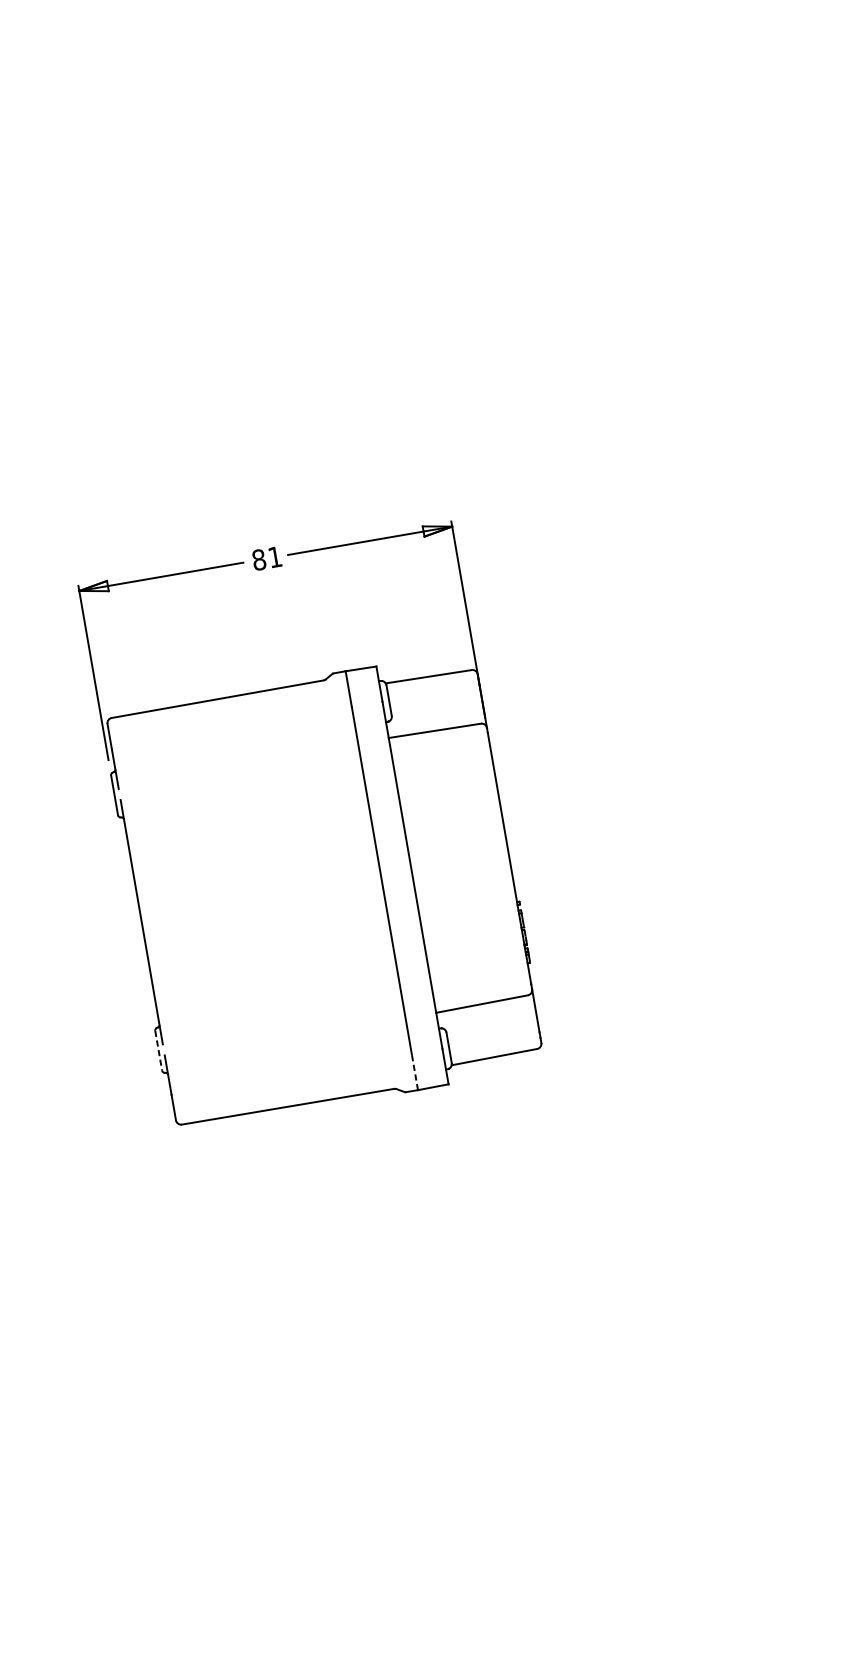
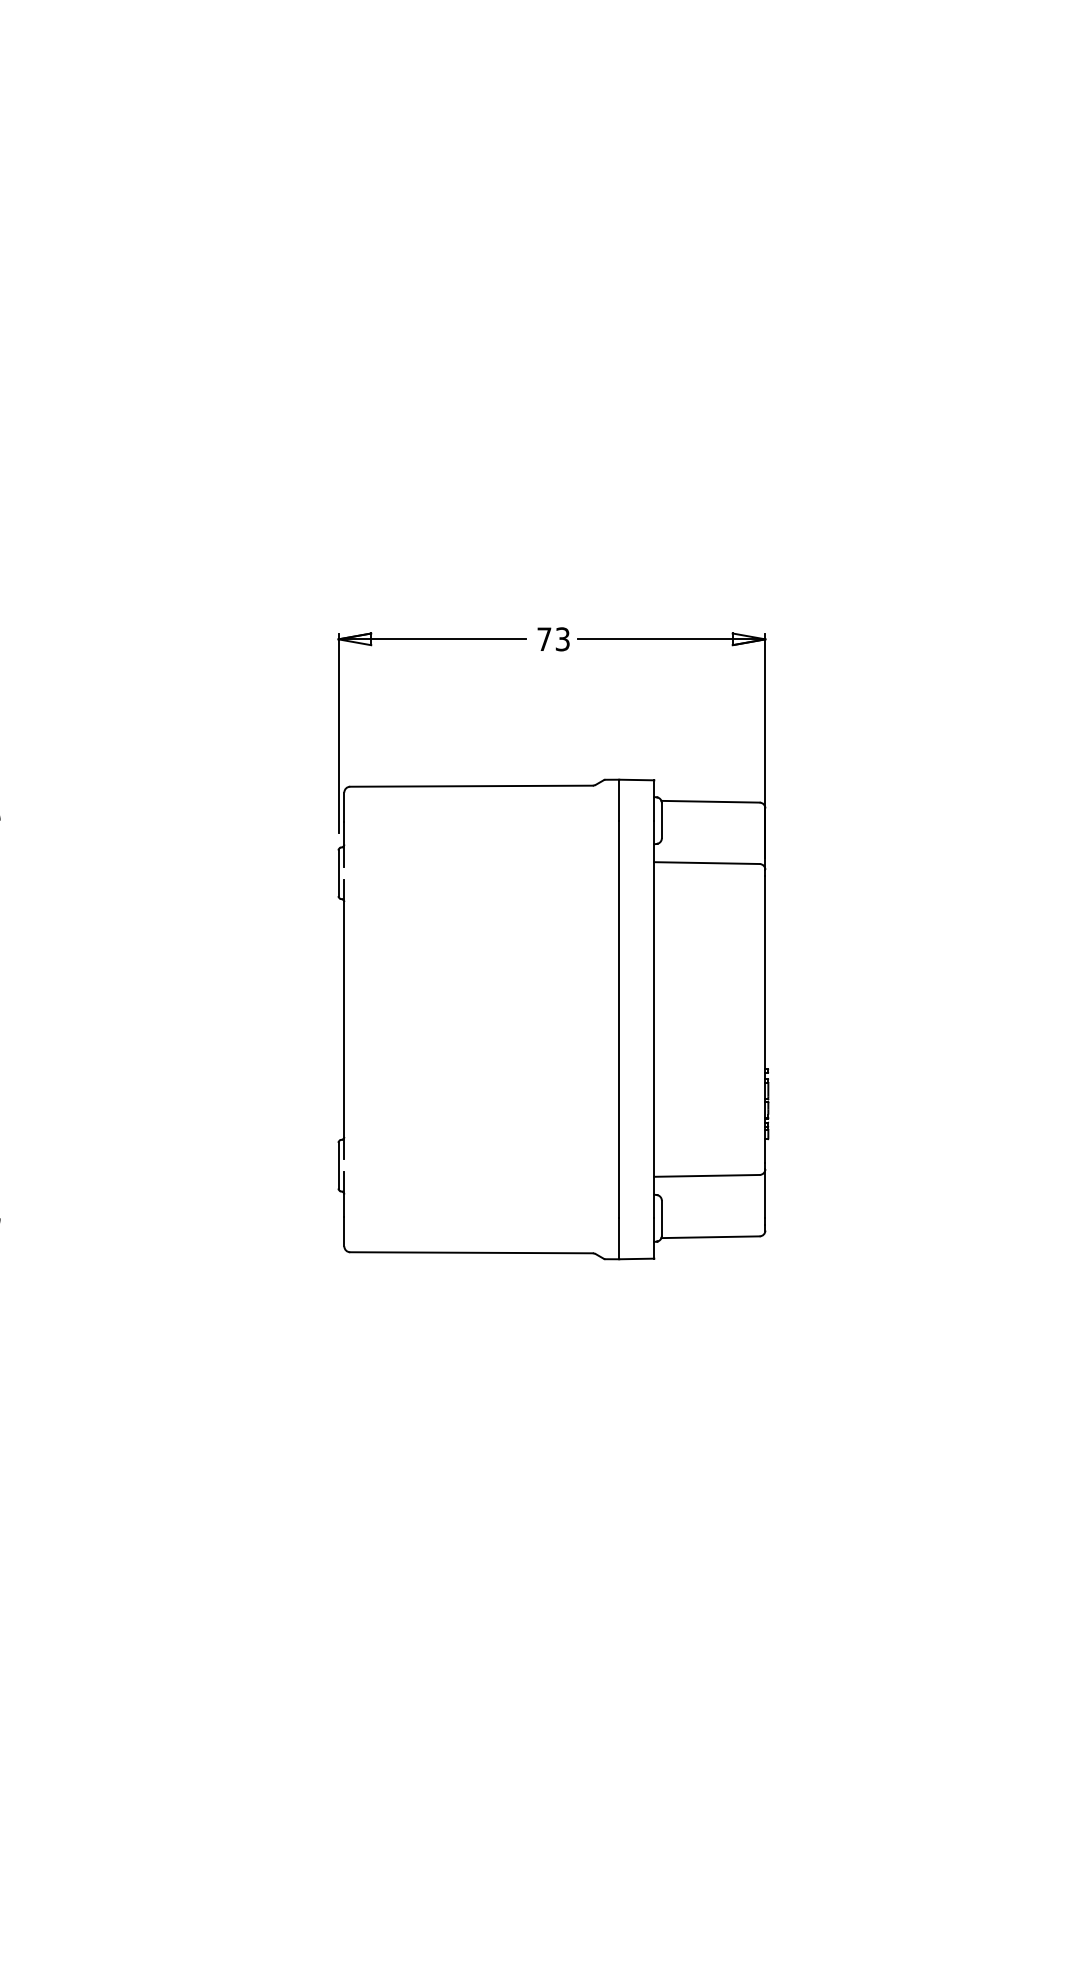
text: (267, 558) -> (553, 639), 81 -> 73
line: (158, 1050) -> (338, 1165), dashed -> solid
line: (415, 1071) -> (619, 1238), dashed -> solid

